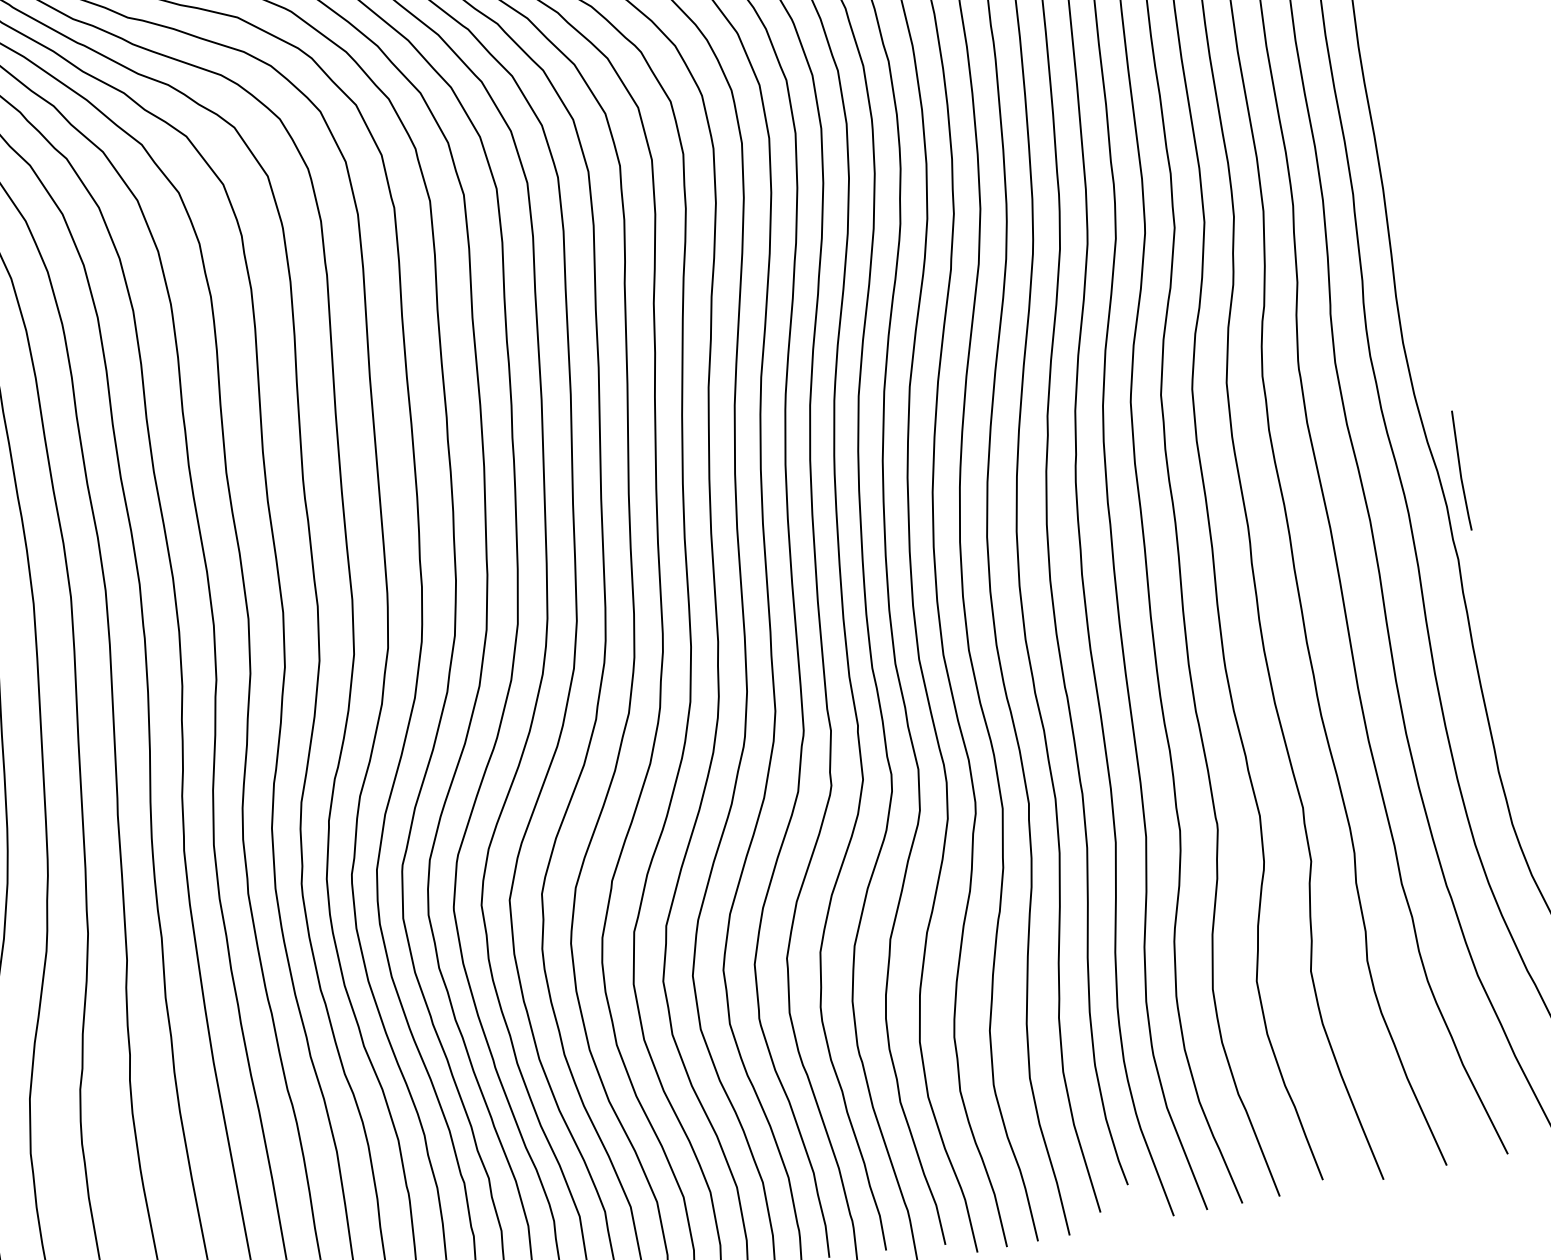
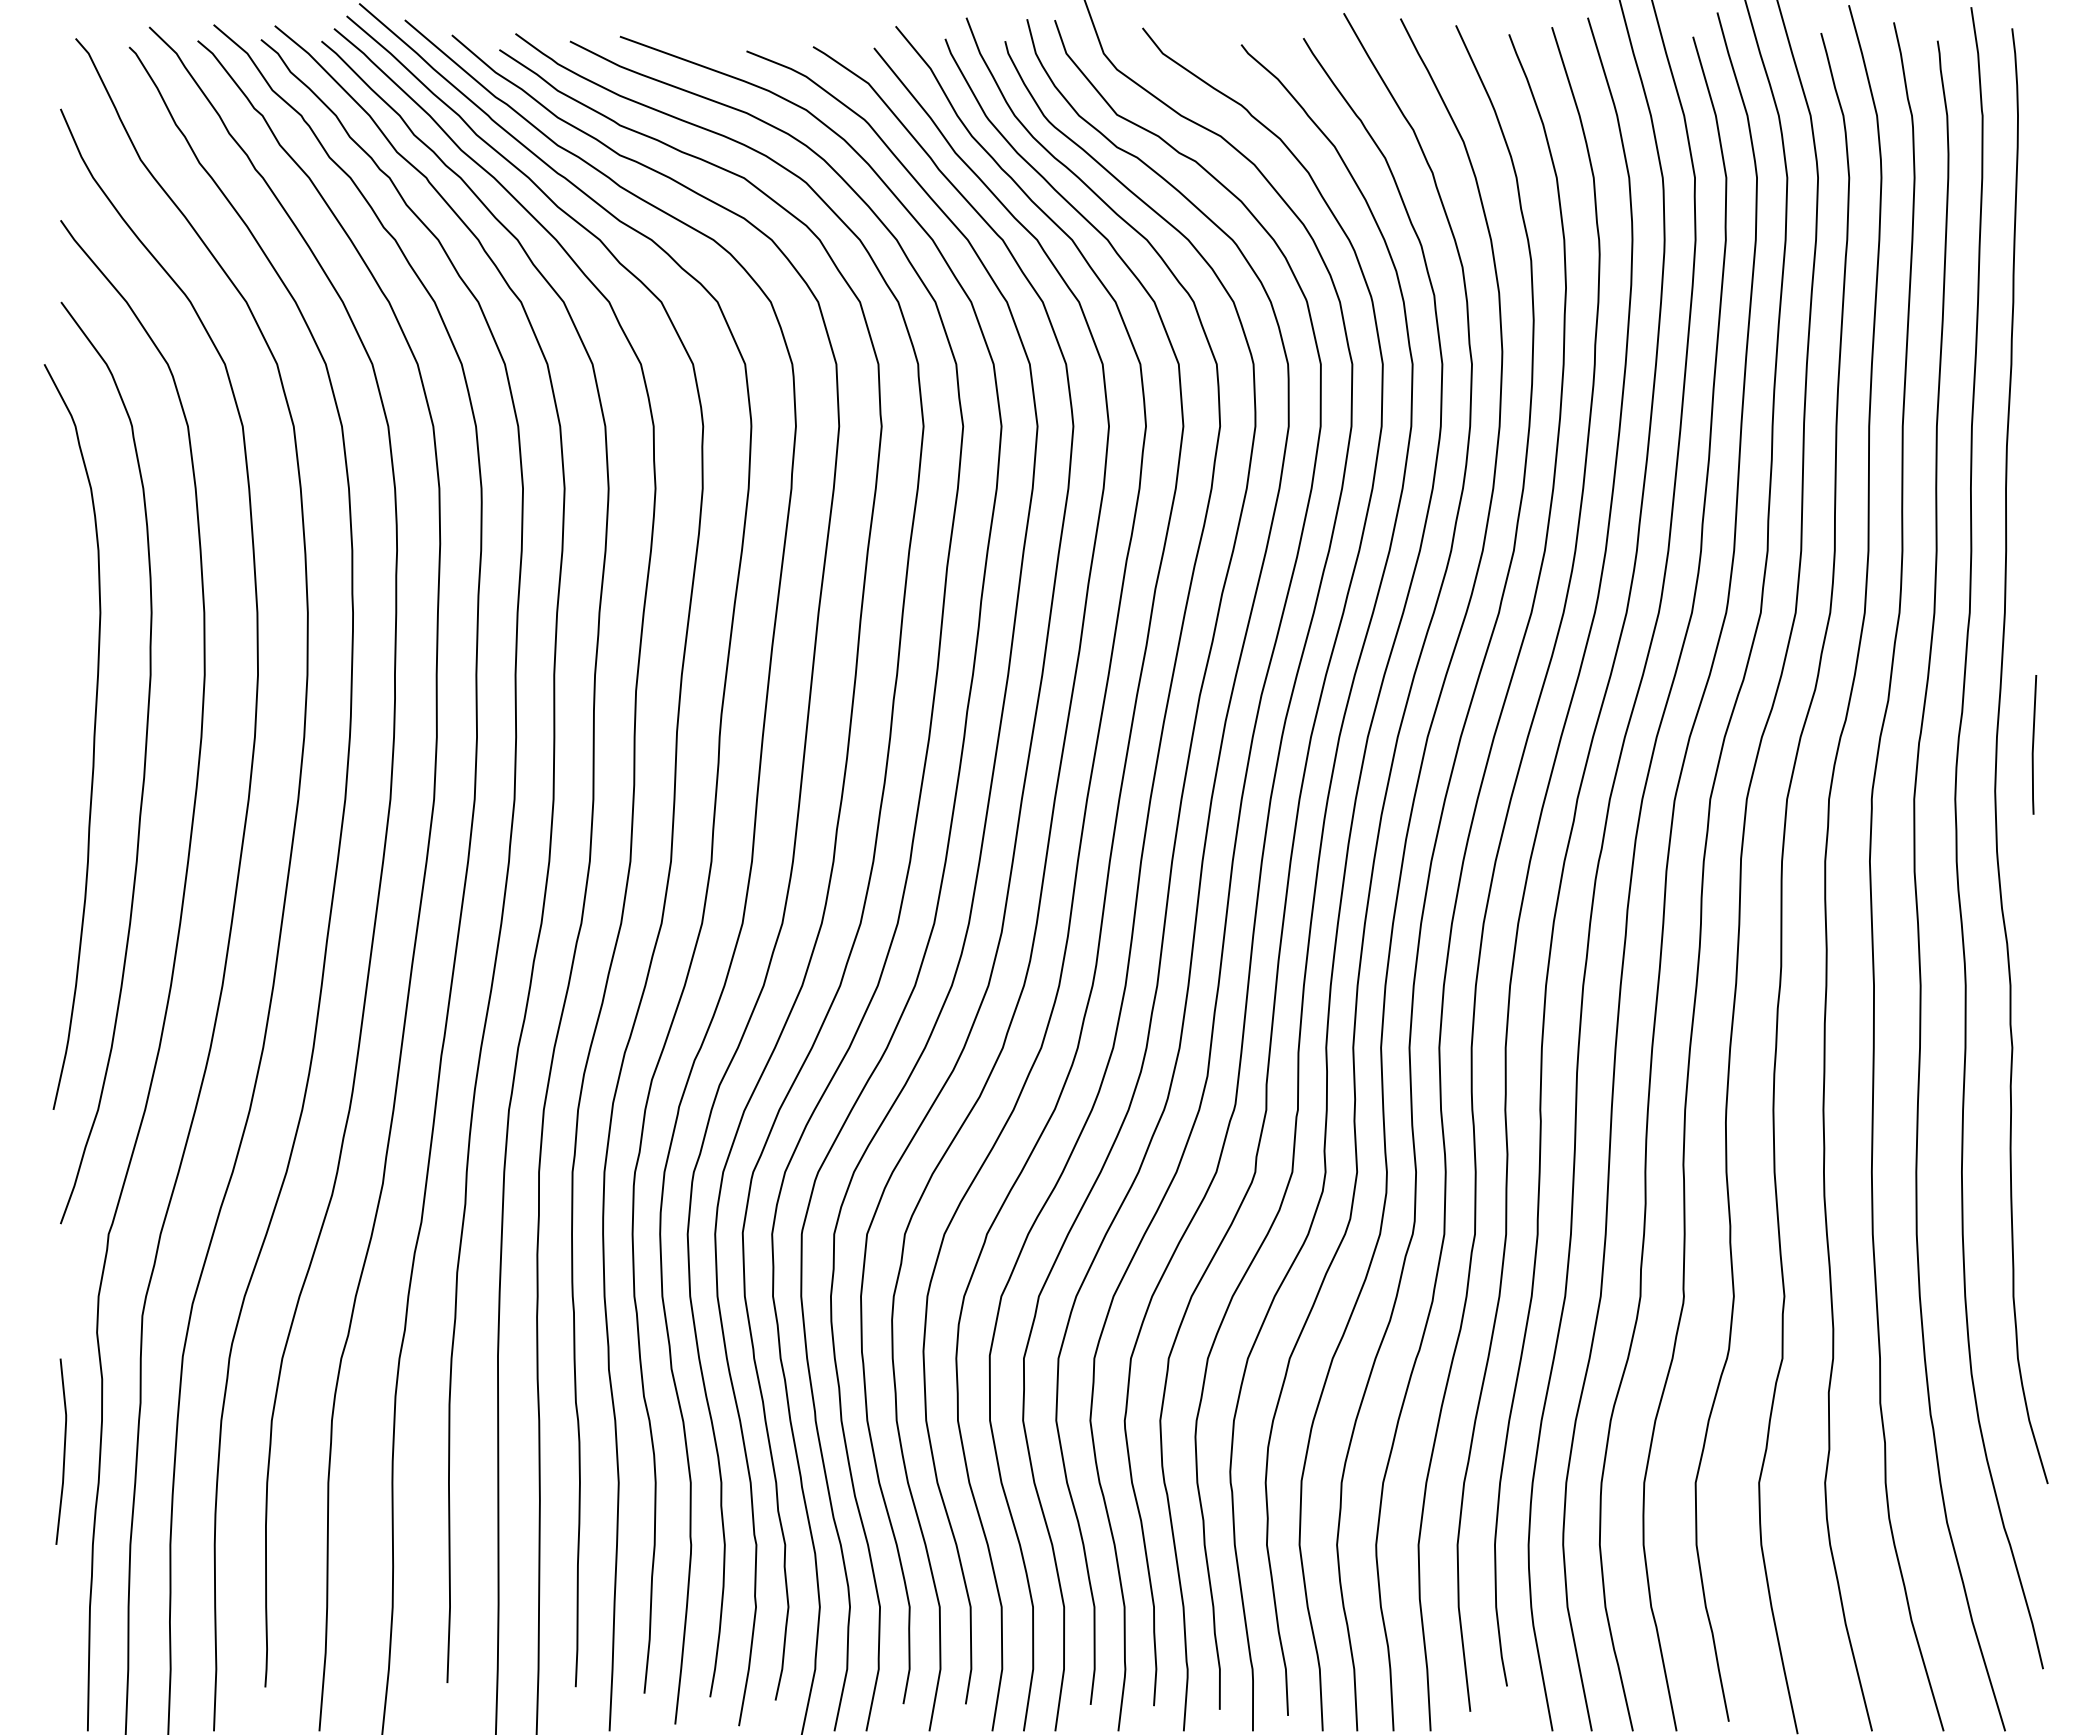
line: (1461, 469) -> (2034, 743), moved

